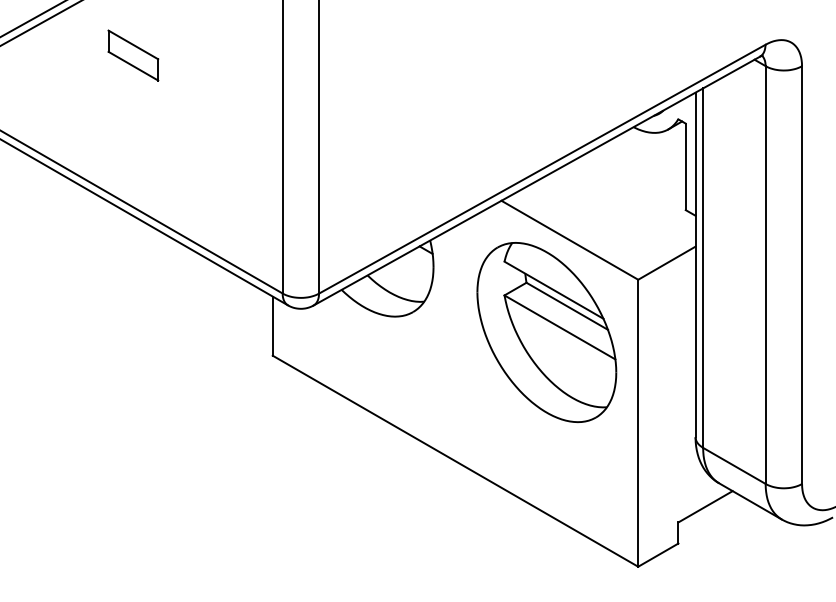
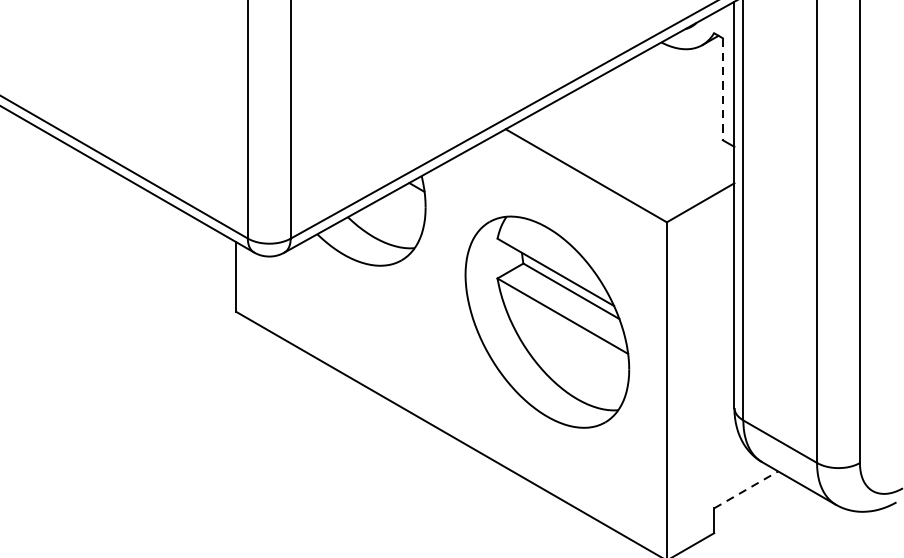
line: (685, 167) -> (722, 90), solid -> dashed
part: (546, 332) -> (546, 322), moved
line: (705, 506) -> (746, 489), solid -> dashed

